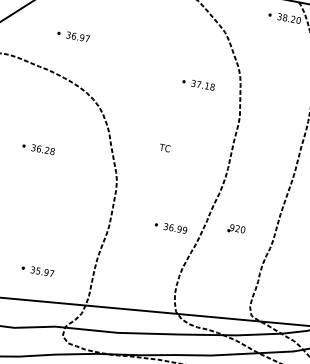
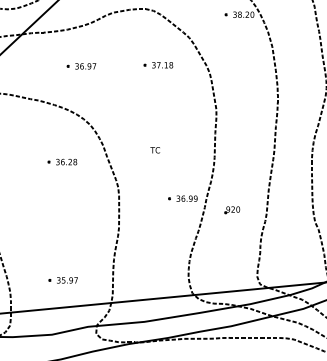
part: (73, 36) -> (81, 66), moved
part: (198, 84) -> (158, 65), moved
part: (38, 148) -> (62, 161), moved
part: (170, 227) -> (182, 198), moved

